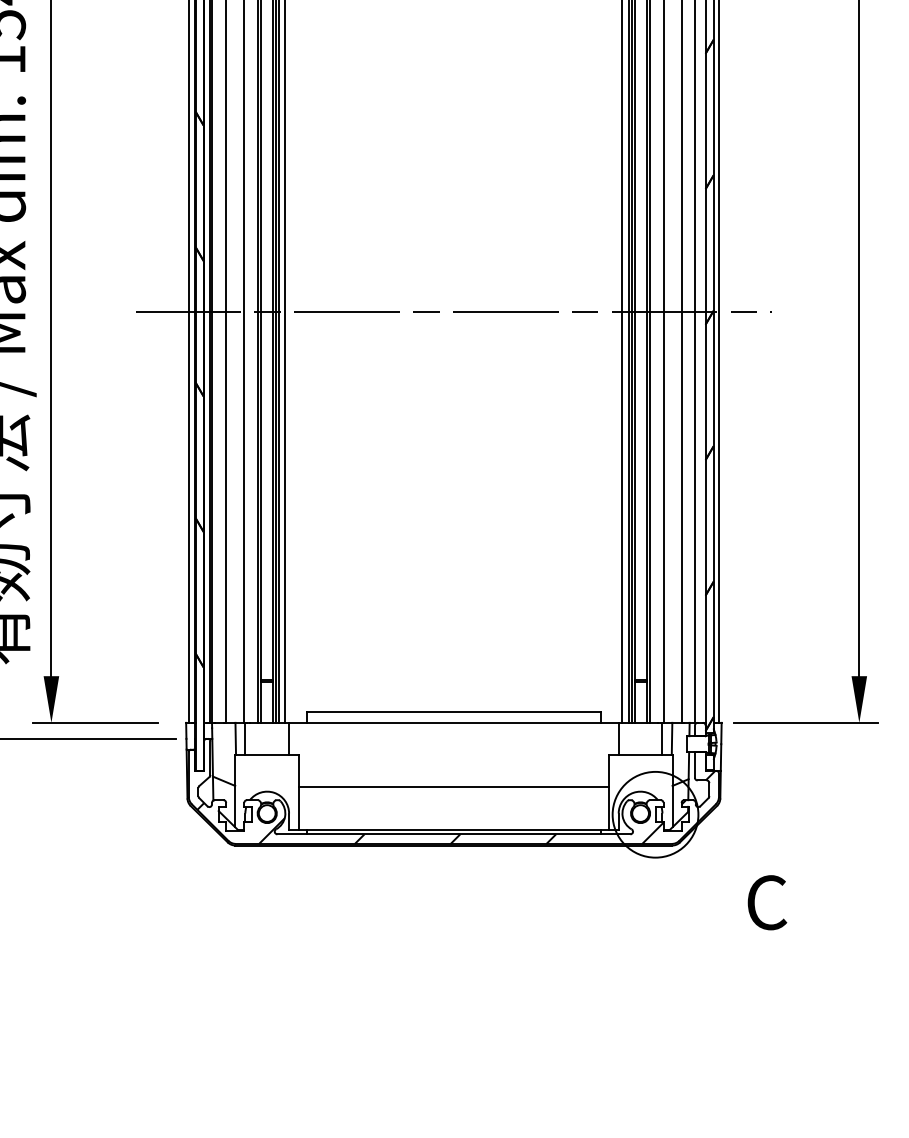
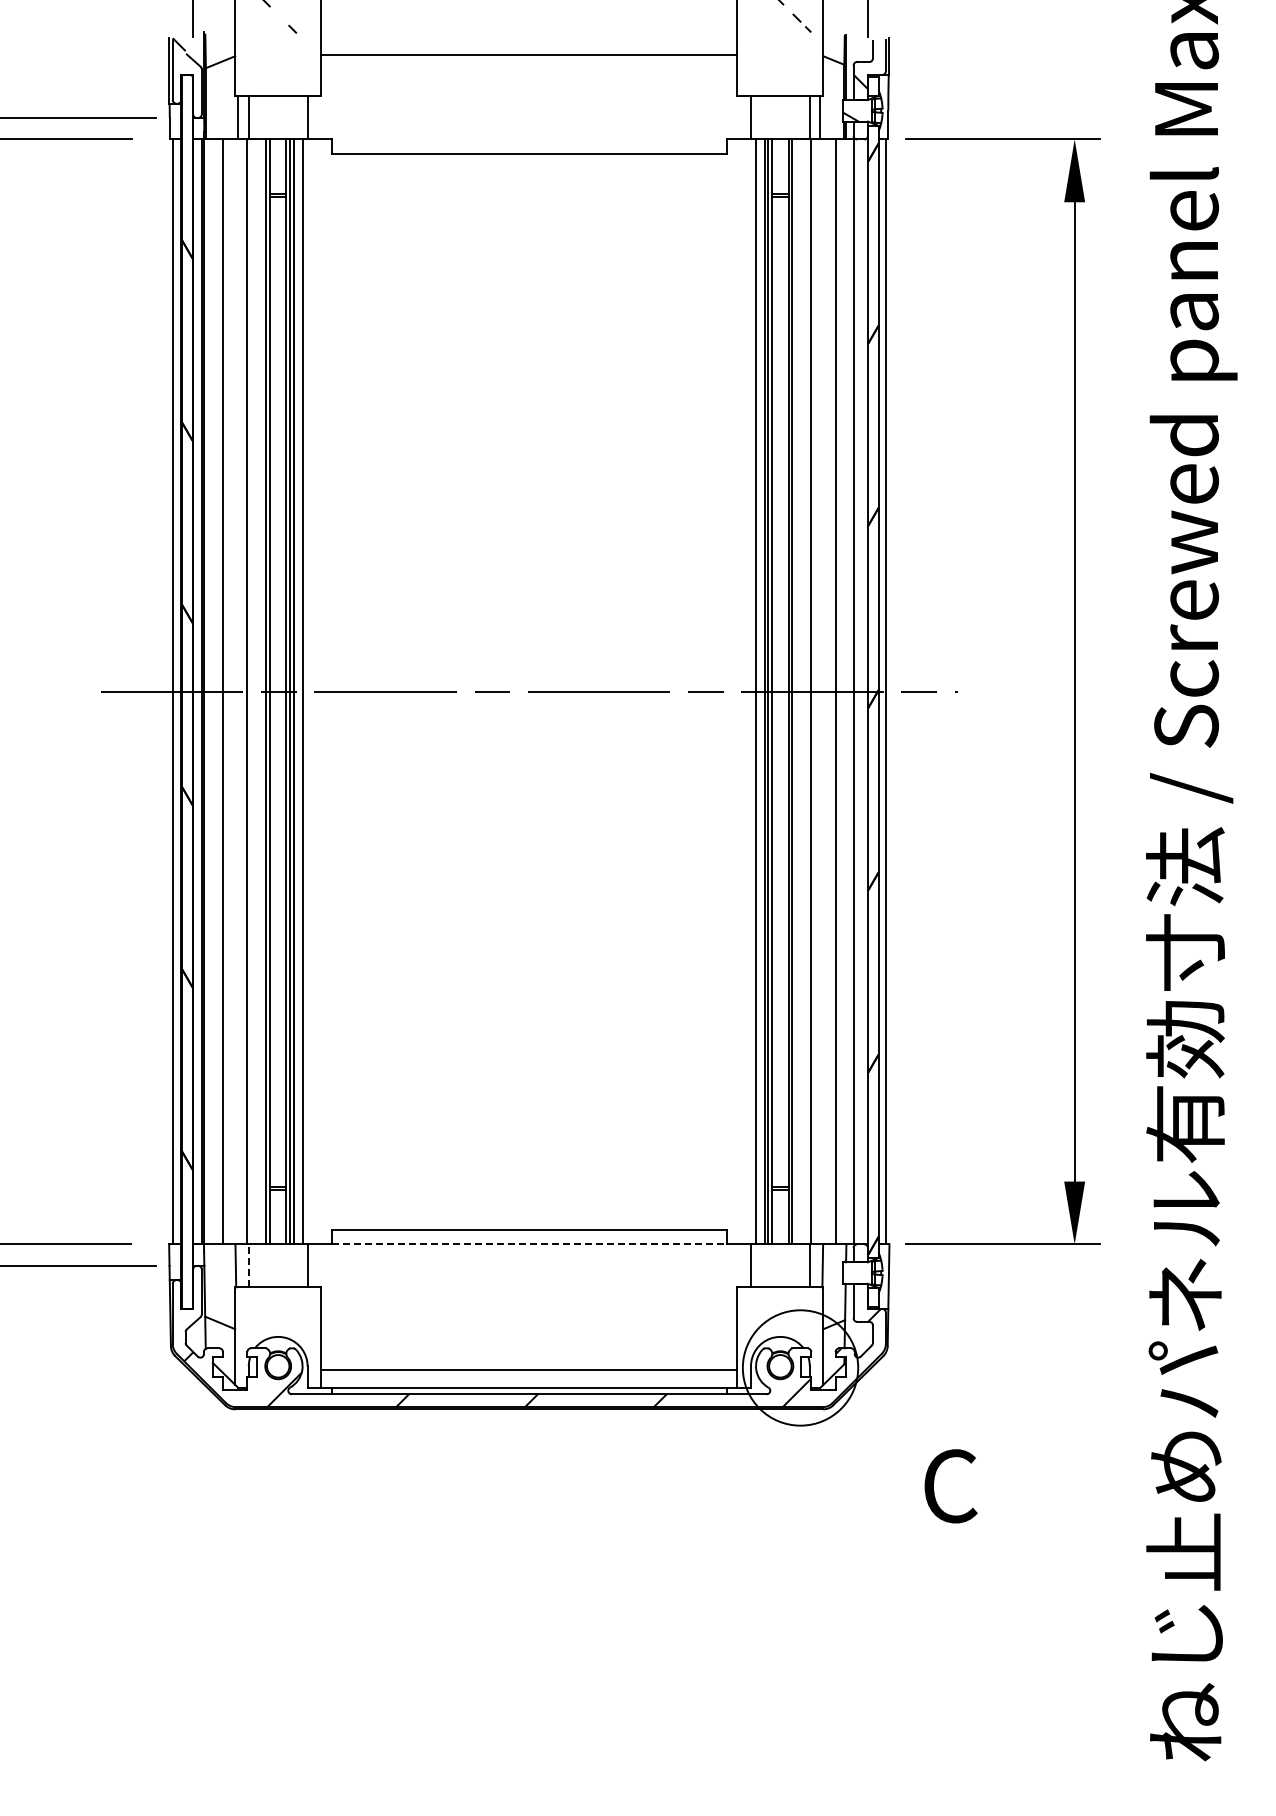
line: (454, 722) -> (529, 1244), solid -> dashed
line: (245, 738) -> (248, 1265), solid -> dashed
line: (454, 786) -> (529, 1370), moved

